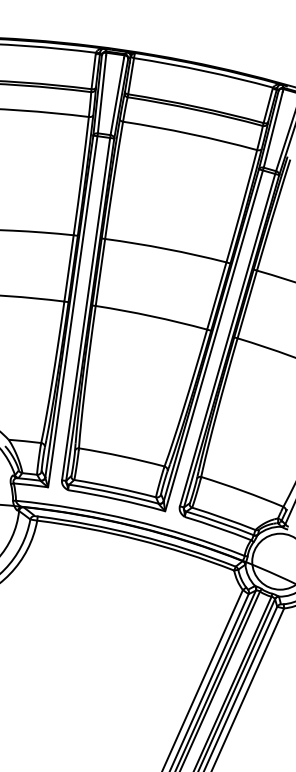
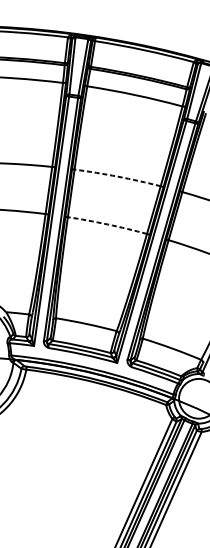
arc: (166, 248) -> (118, 176), solid -> dashed
arc: (151, 316) -> (107, 224), solid -> dashed

